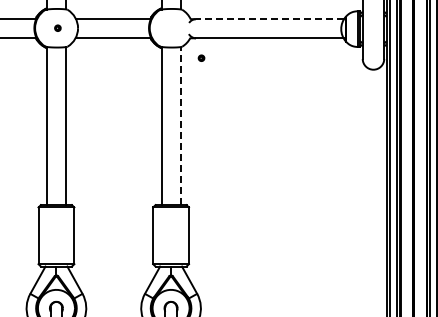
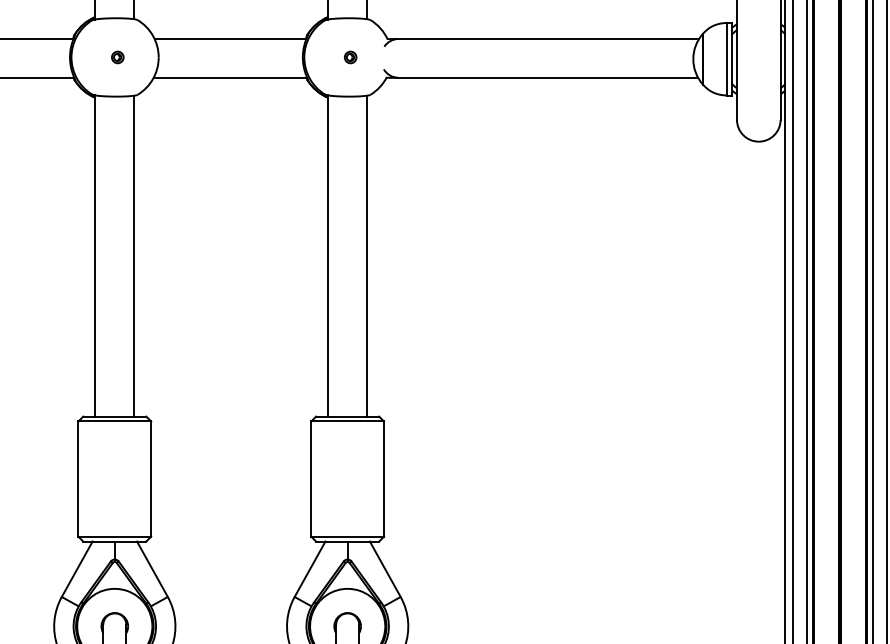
line: (269, 19) -> (547, 39), dashed -> solid
part: (201, 57) -> (350, 55), moved
line: (180, 126) -> (366, 257), dashed -> solid

